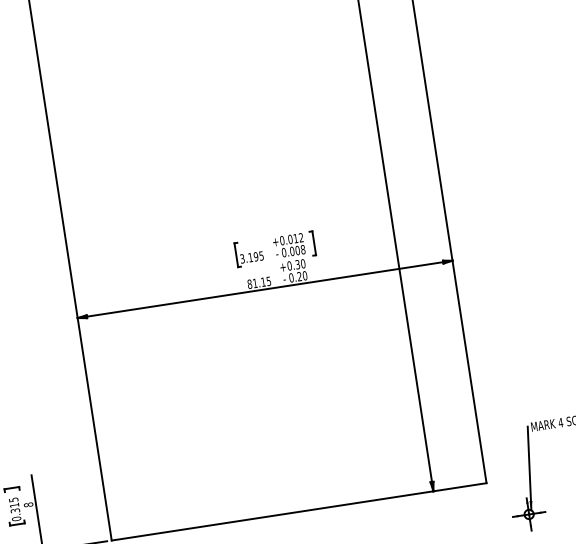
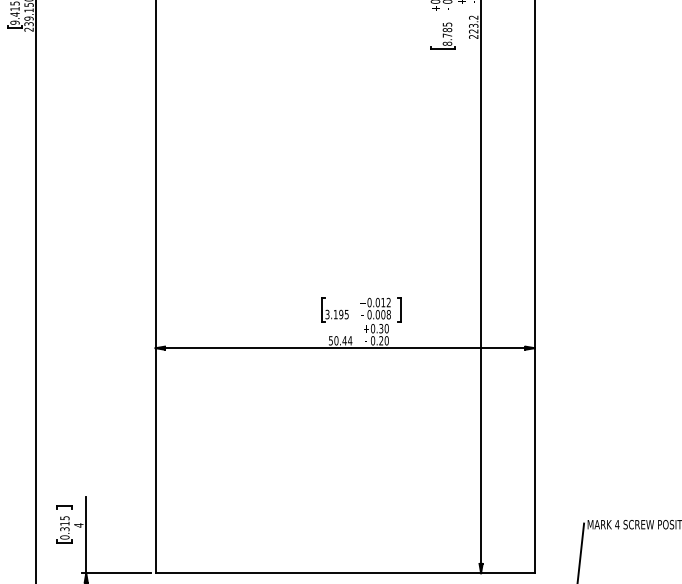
text: (259, 282) -> (340, 340), 81.15 -> 50.44
text: (28, 505) -> (78, 525), 8 -> 4

